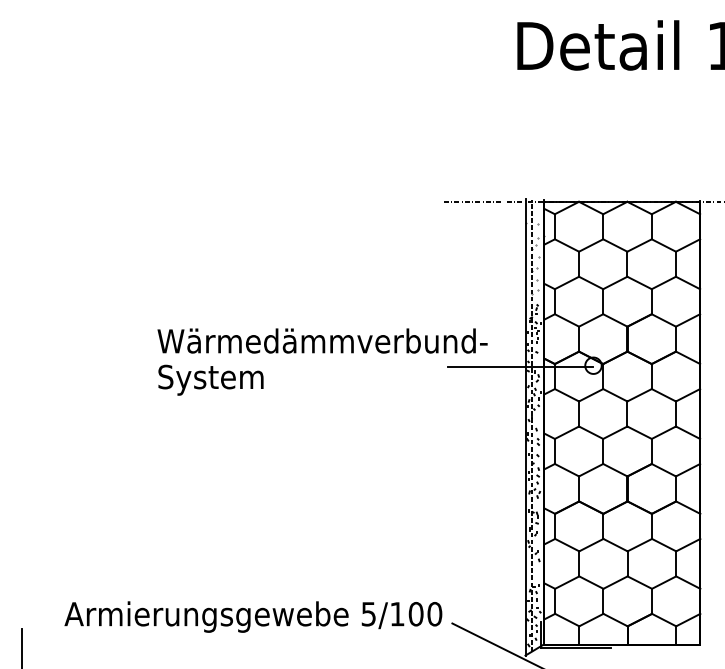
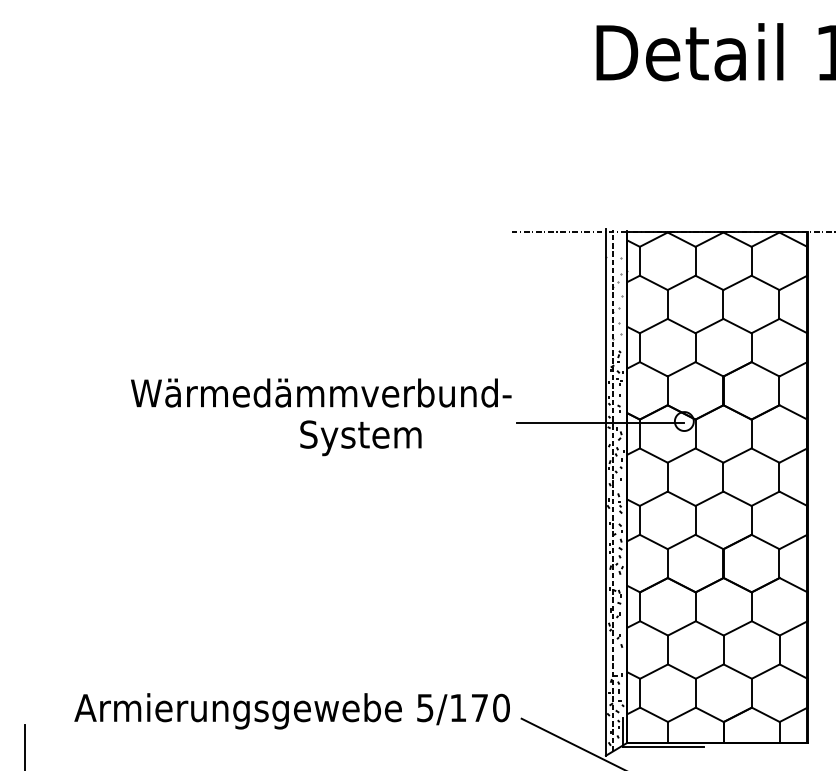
text: (322, 340) -> (321, 392), moved
text: (210, 379) -> (360, 437), moved
text: (415, 614) -> (479, 708), 5/100 -> 5/170

